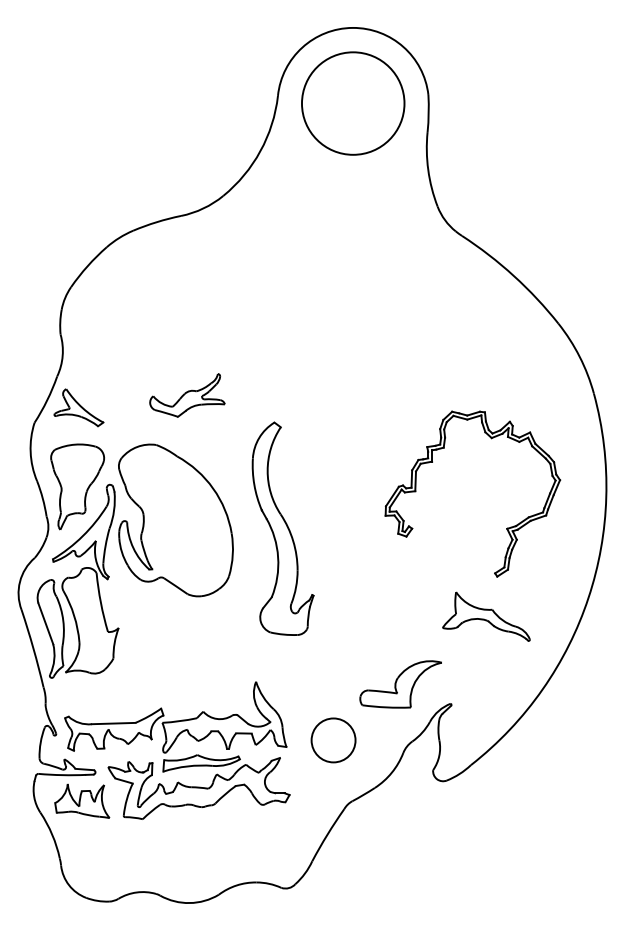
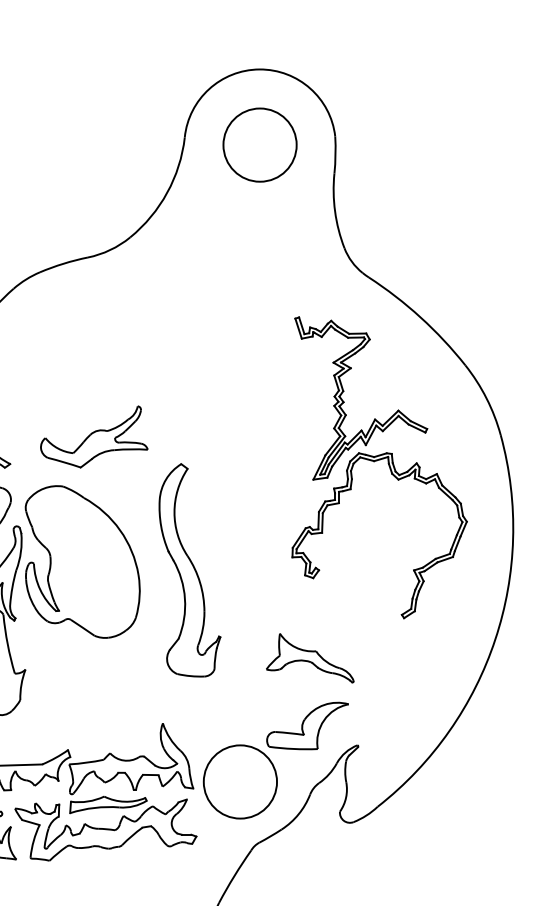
circle: (352, 103) -> (259, 145), size x0.71
part: (437, 359) -> (344, 401), added
part: (187, 395) -> (94, 437), size x1.43
part: (486, 616) -> (310, 658), moved
circle: (333, 740) -> (240, 782), size x1.67

